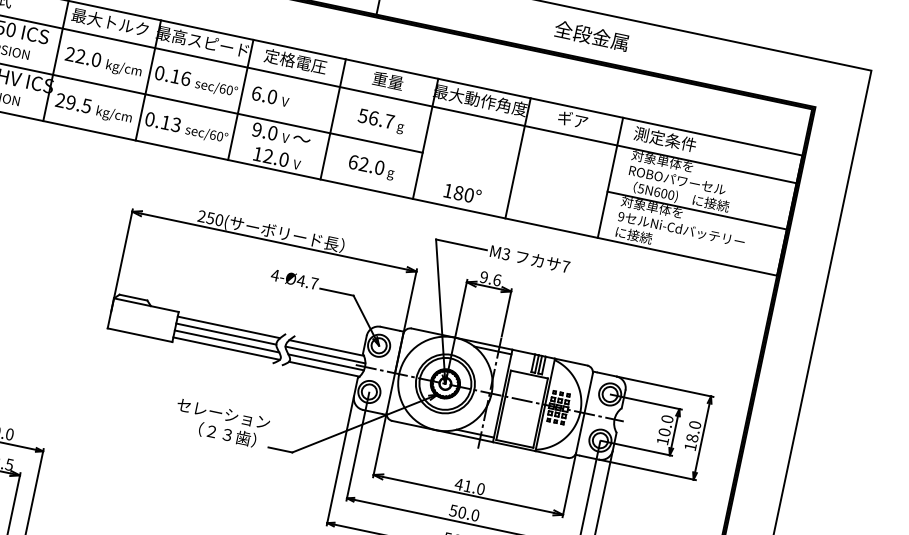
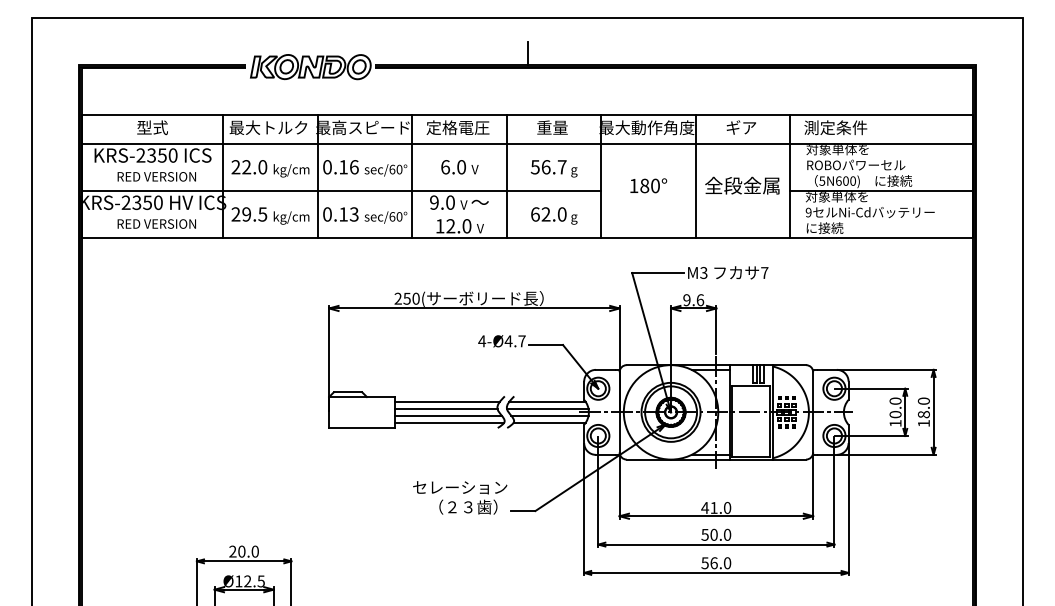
text: (591, 35) -> (742, 185), moved
text: (270, 96) -> (459, 167), moved
text: (462, 193) -> (648, 185), moved

